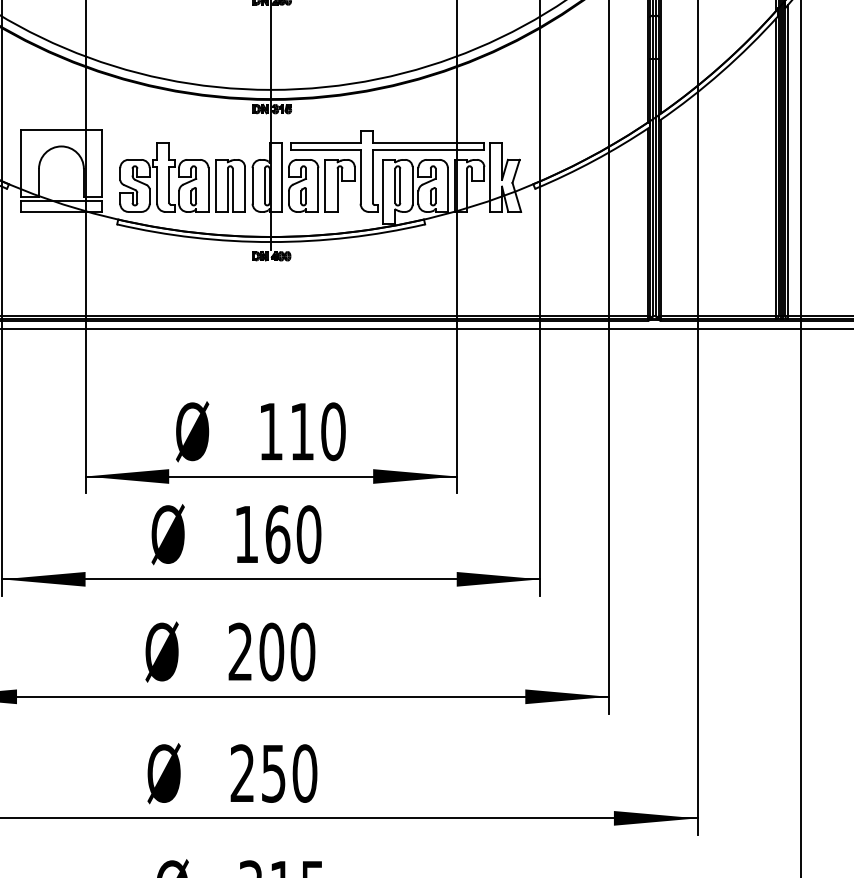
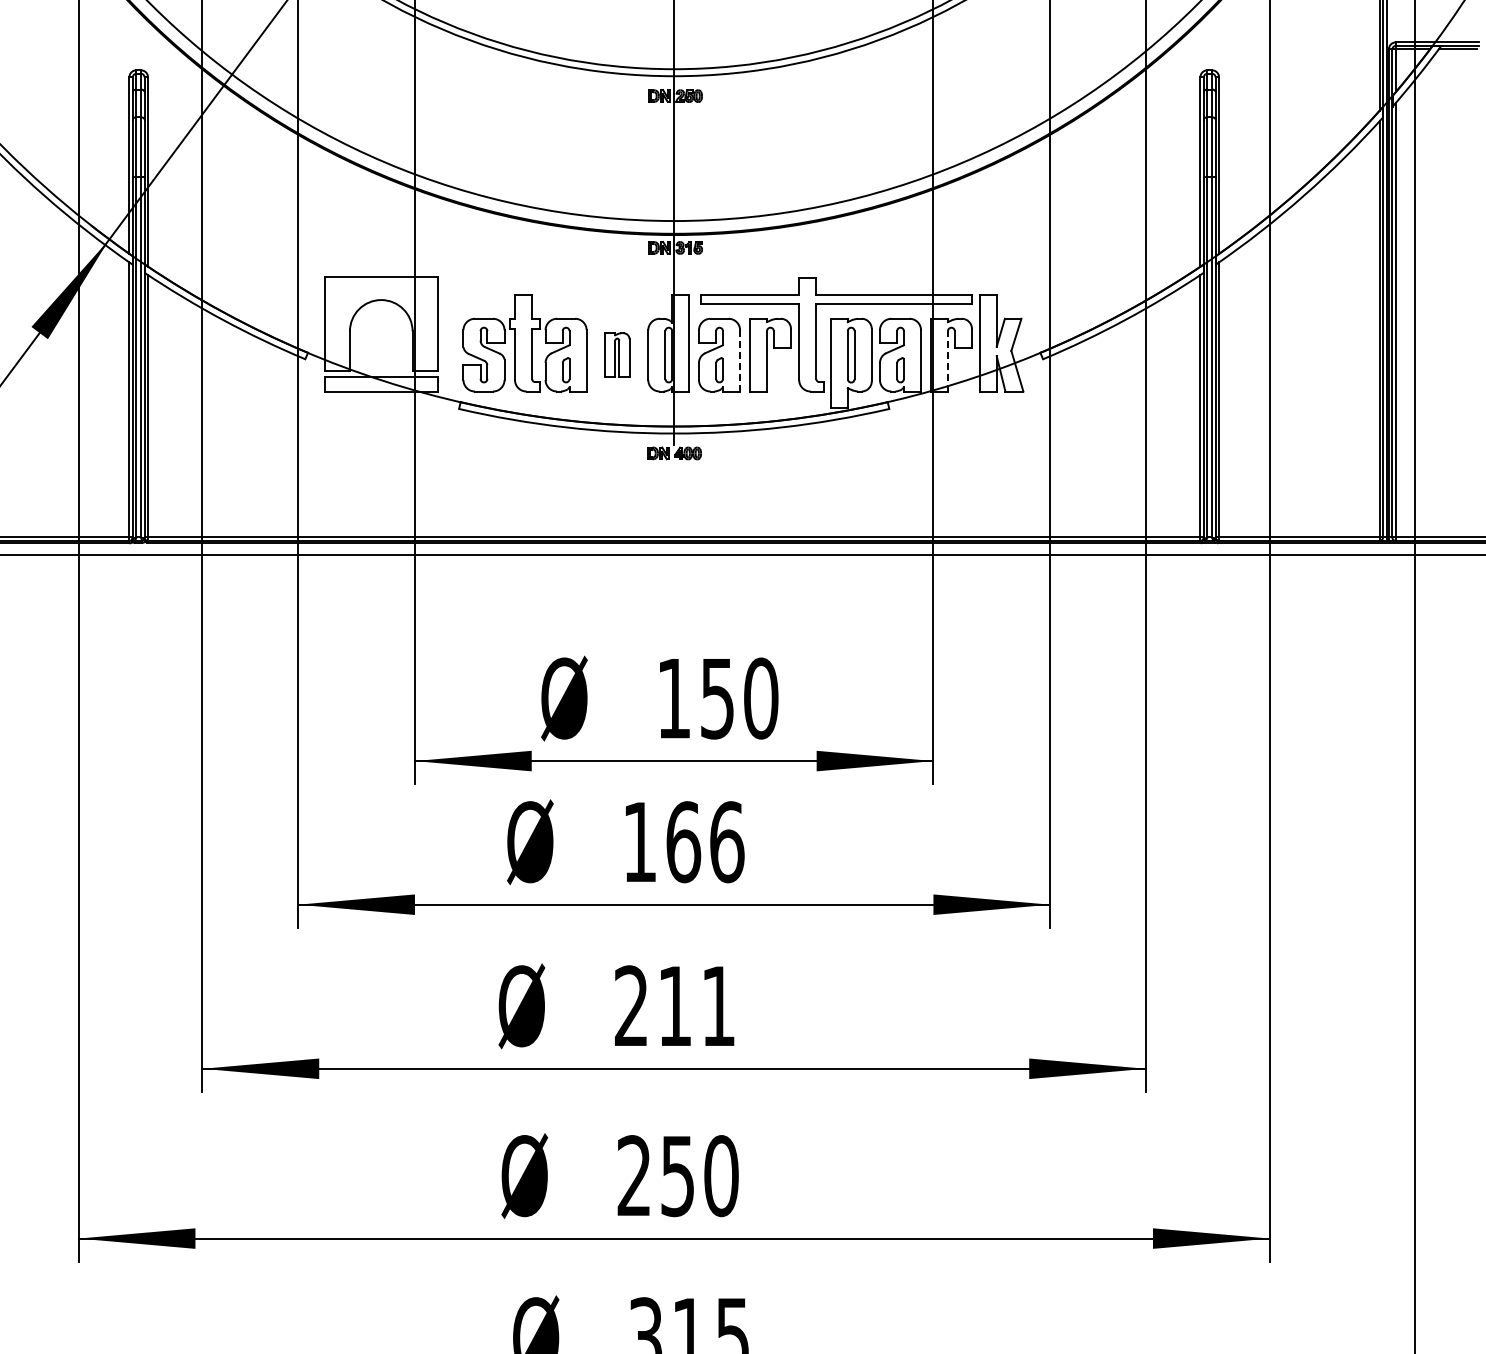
part: (230, 185) -> (617, 354), size x0.6
line: (318, 189) -> (740, 360), solid -> dashed
line: (467, 189) -> (948, 360), solid -> dashed
text: (302, 432) -> (717, 699), 110 -> 150
text: (309, 534) -> (727, 842), 160 -> 166
text: (287, 652) -> (696, 1006), 200 -> 211

